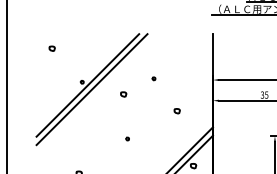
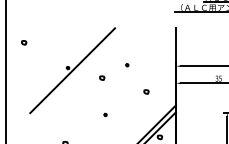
part: (51, 48) -> (23, 42), moved
line: (91, 89) -> (75, 74), removed

